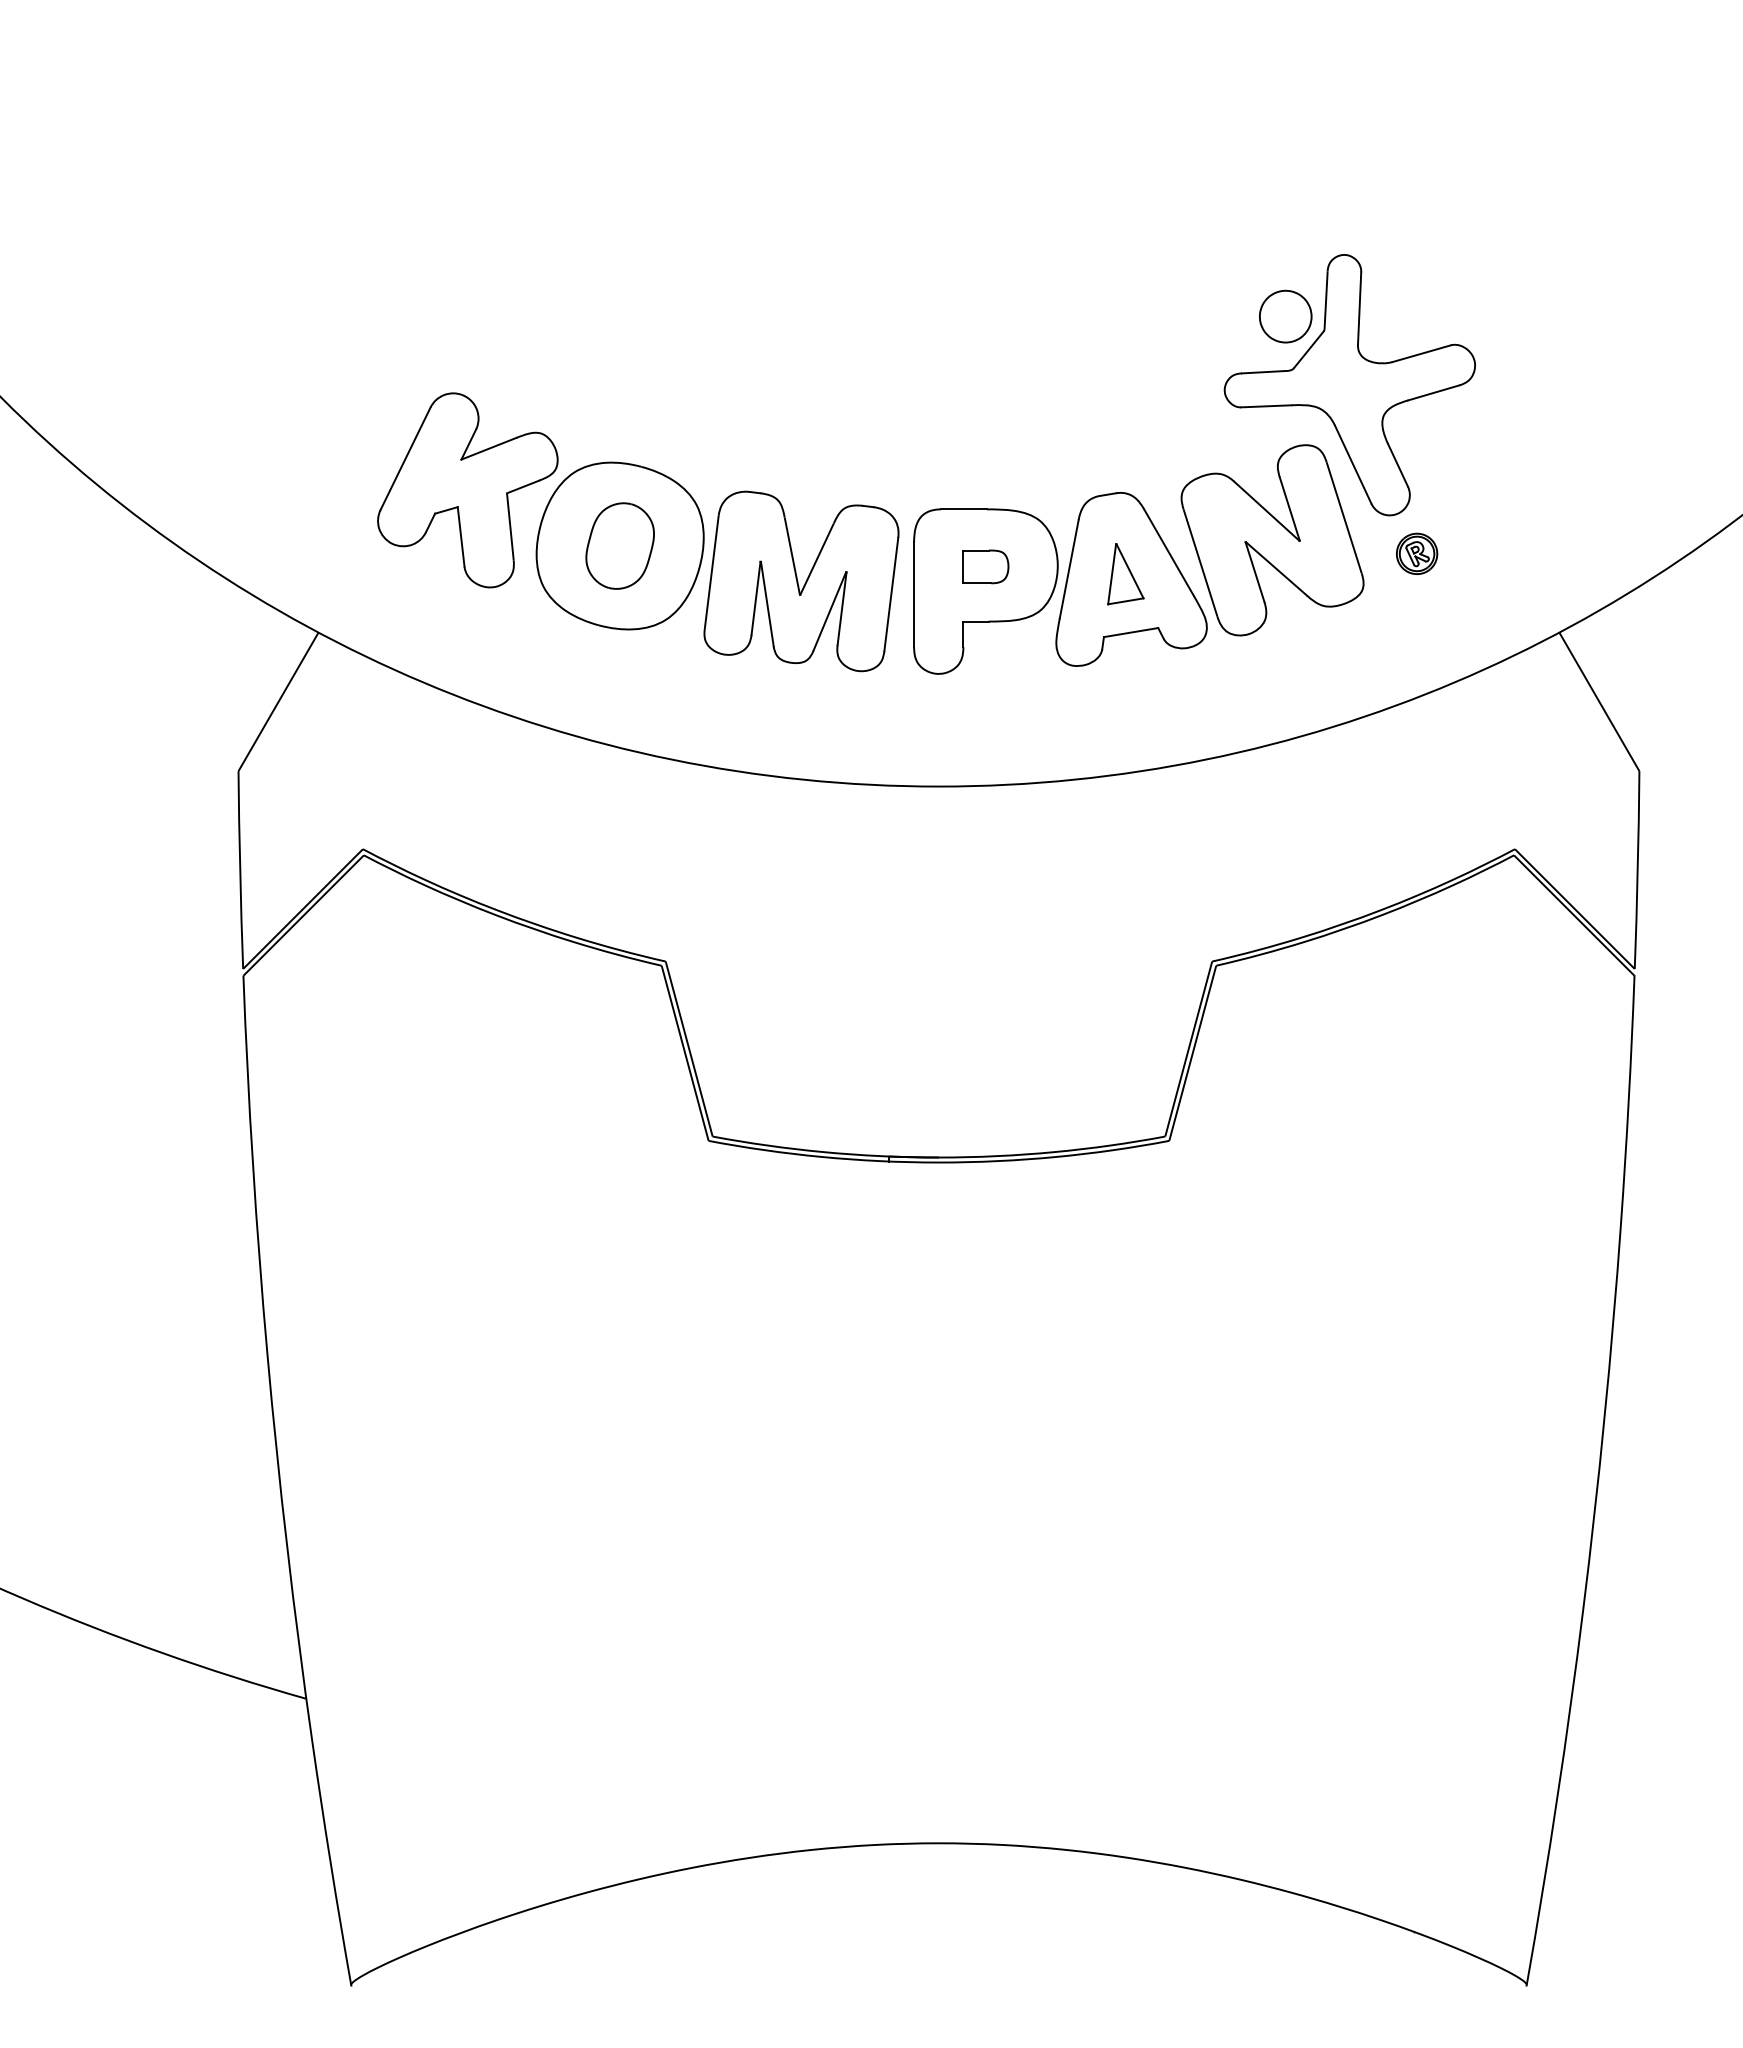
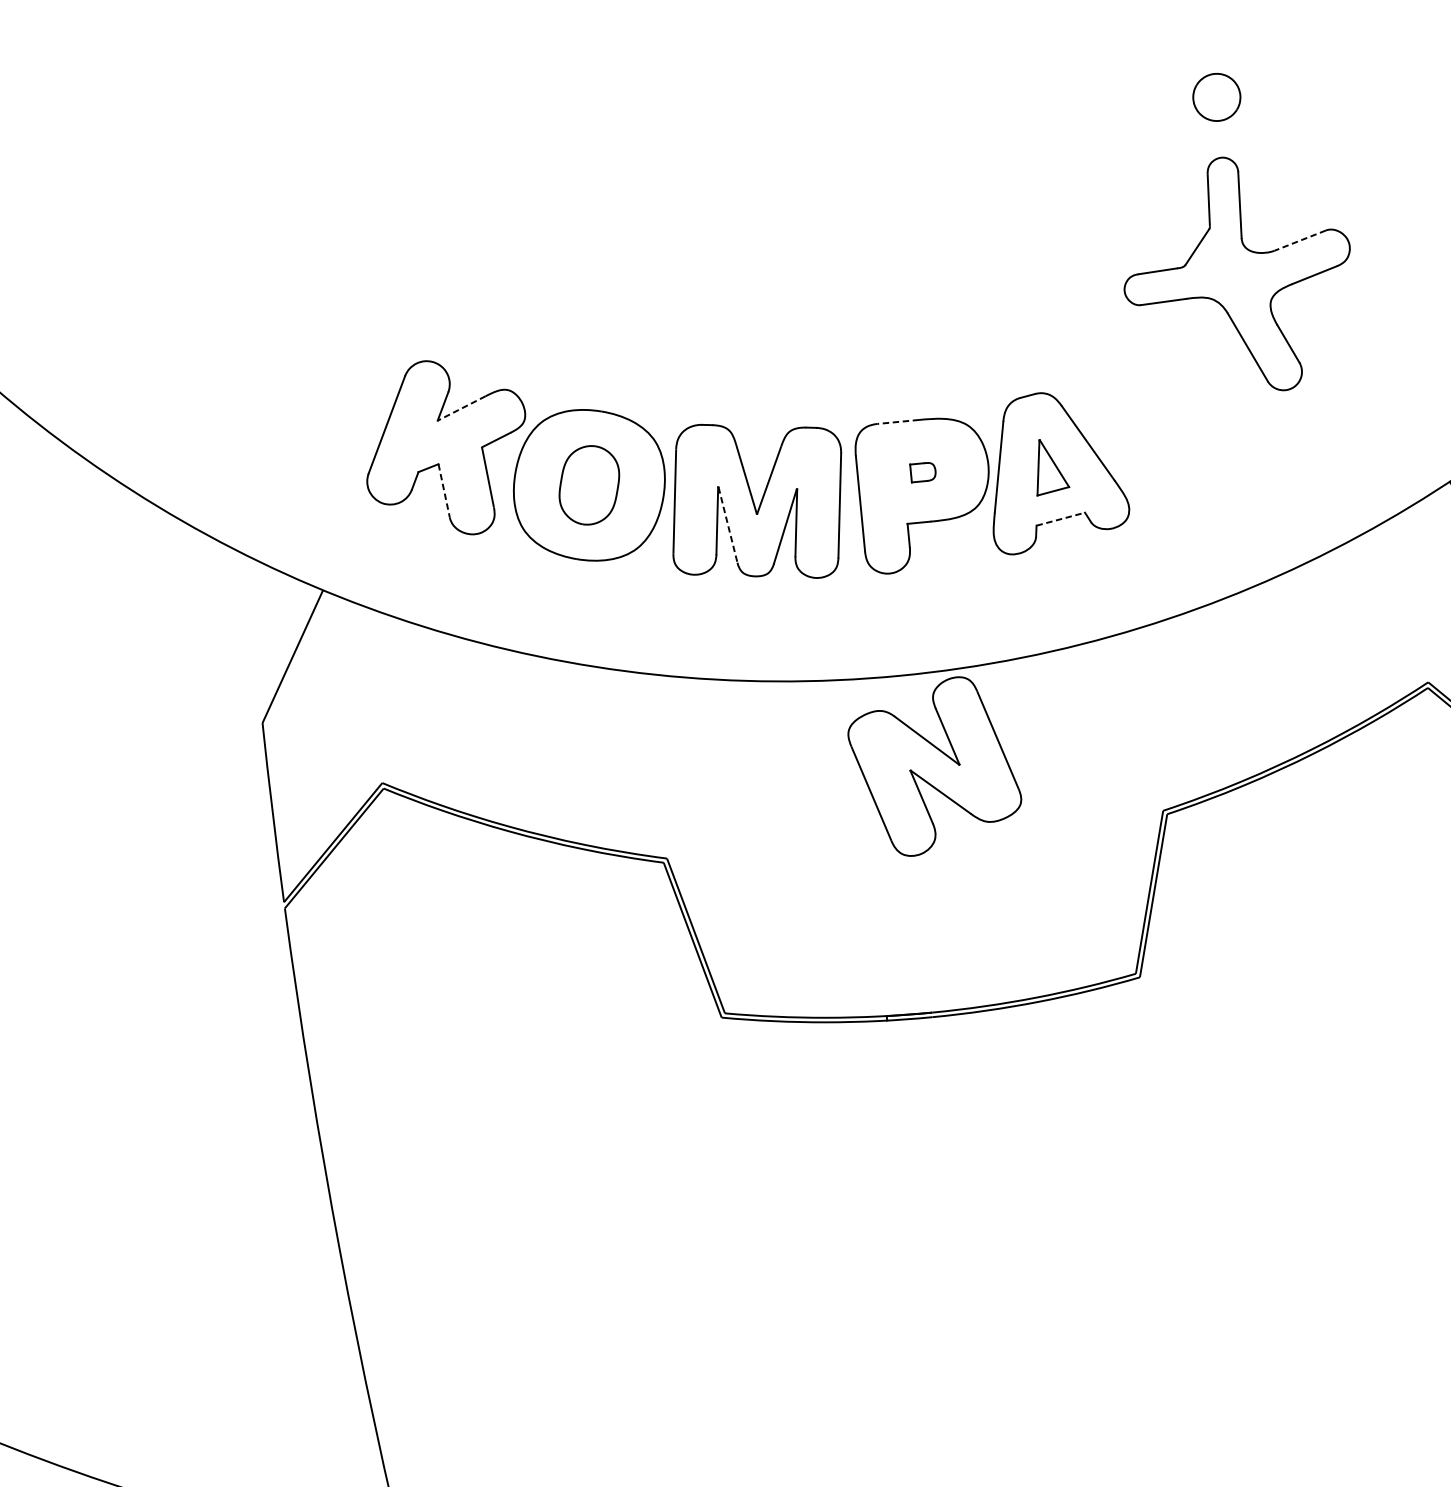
part: (1285, 316) -> (1216, 97), moved
line: (1421, 353) -> (1300, 240), solid -> dashed
line: (488, 448) -> (461, 408), solid -> dashed
line: (963, 509) -> (897, 422), solid -> dashed
line: (461, 536) -> (444, 490), solid -> dashed
part: (1272, 540) -> (934, 766), moved
part: (1417, 553) -> (1313, 422), removed
part: (985, 566) -> (922, 471), size x0.6
line: (767, 603) -> (728, 524), solid -> dashed
line: (1131, 632) -> (1061, 519), solid -> dashed

